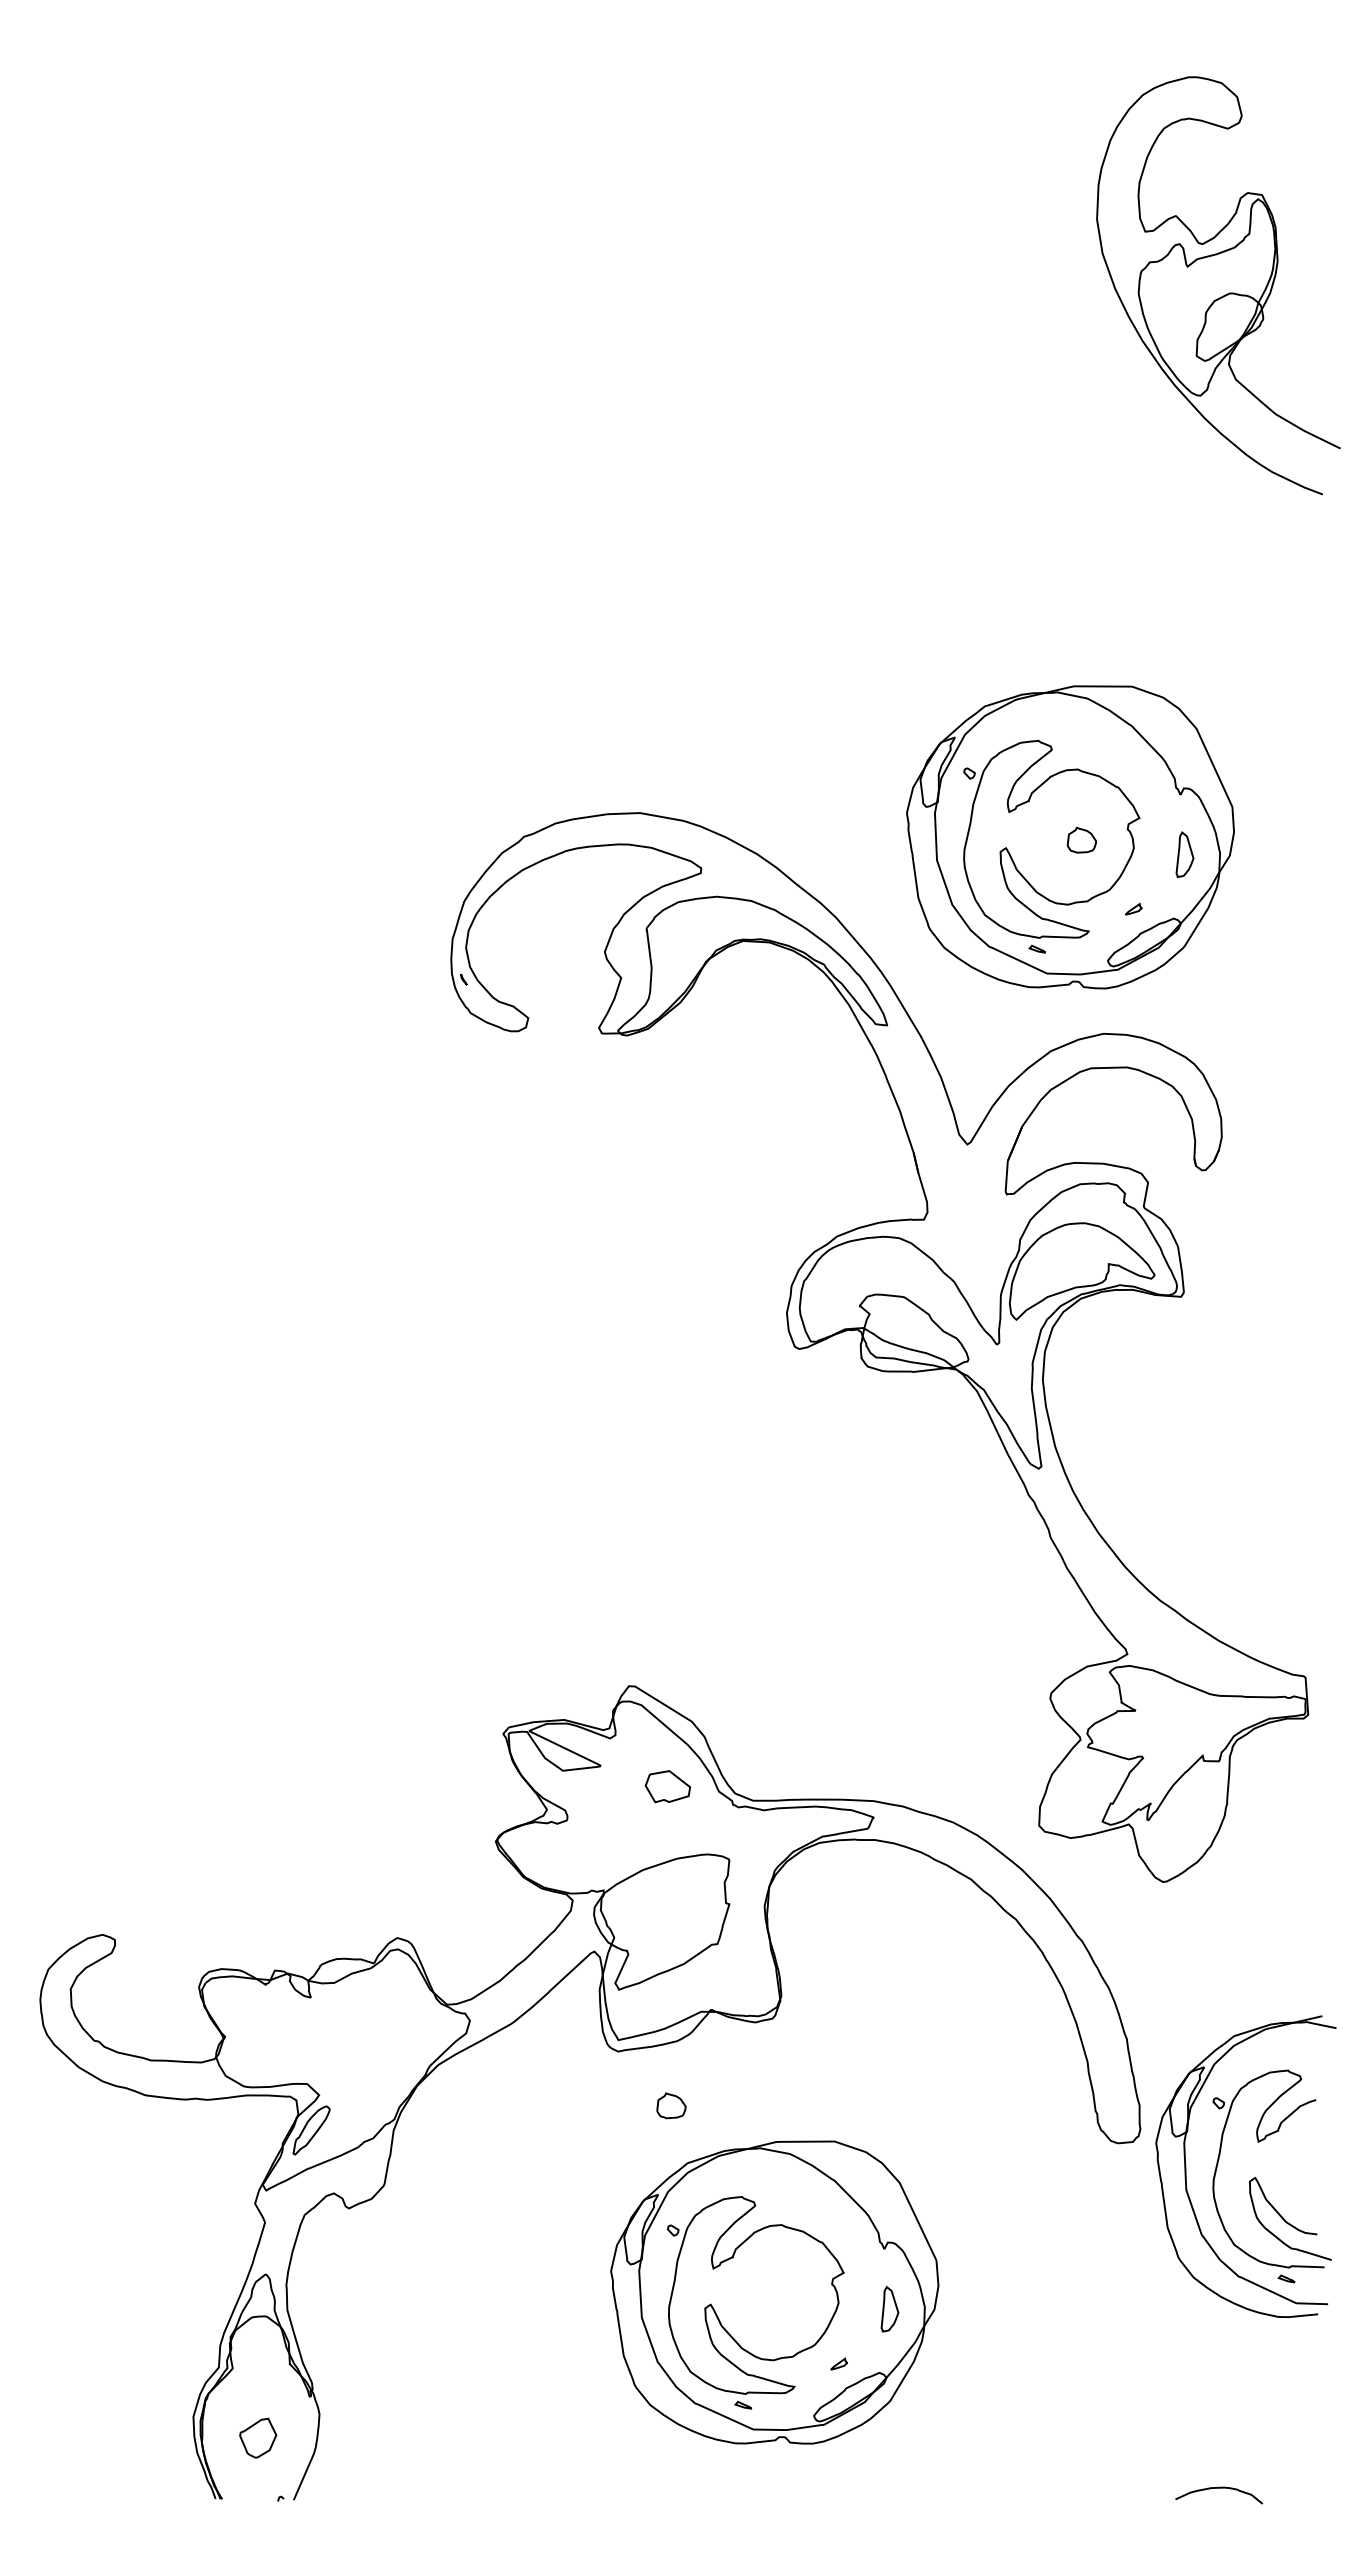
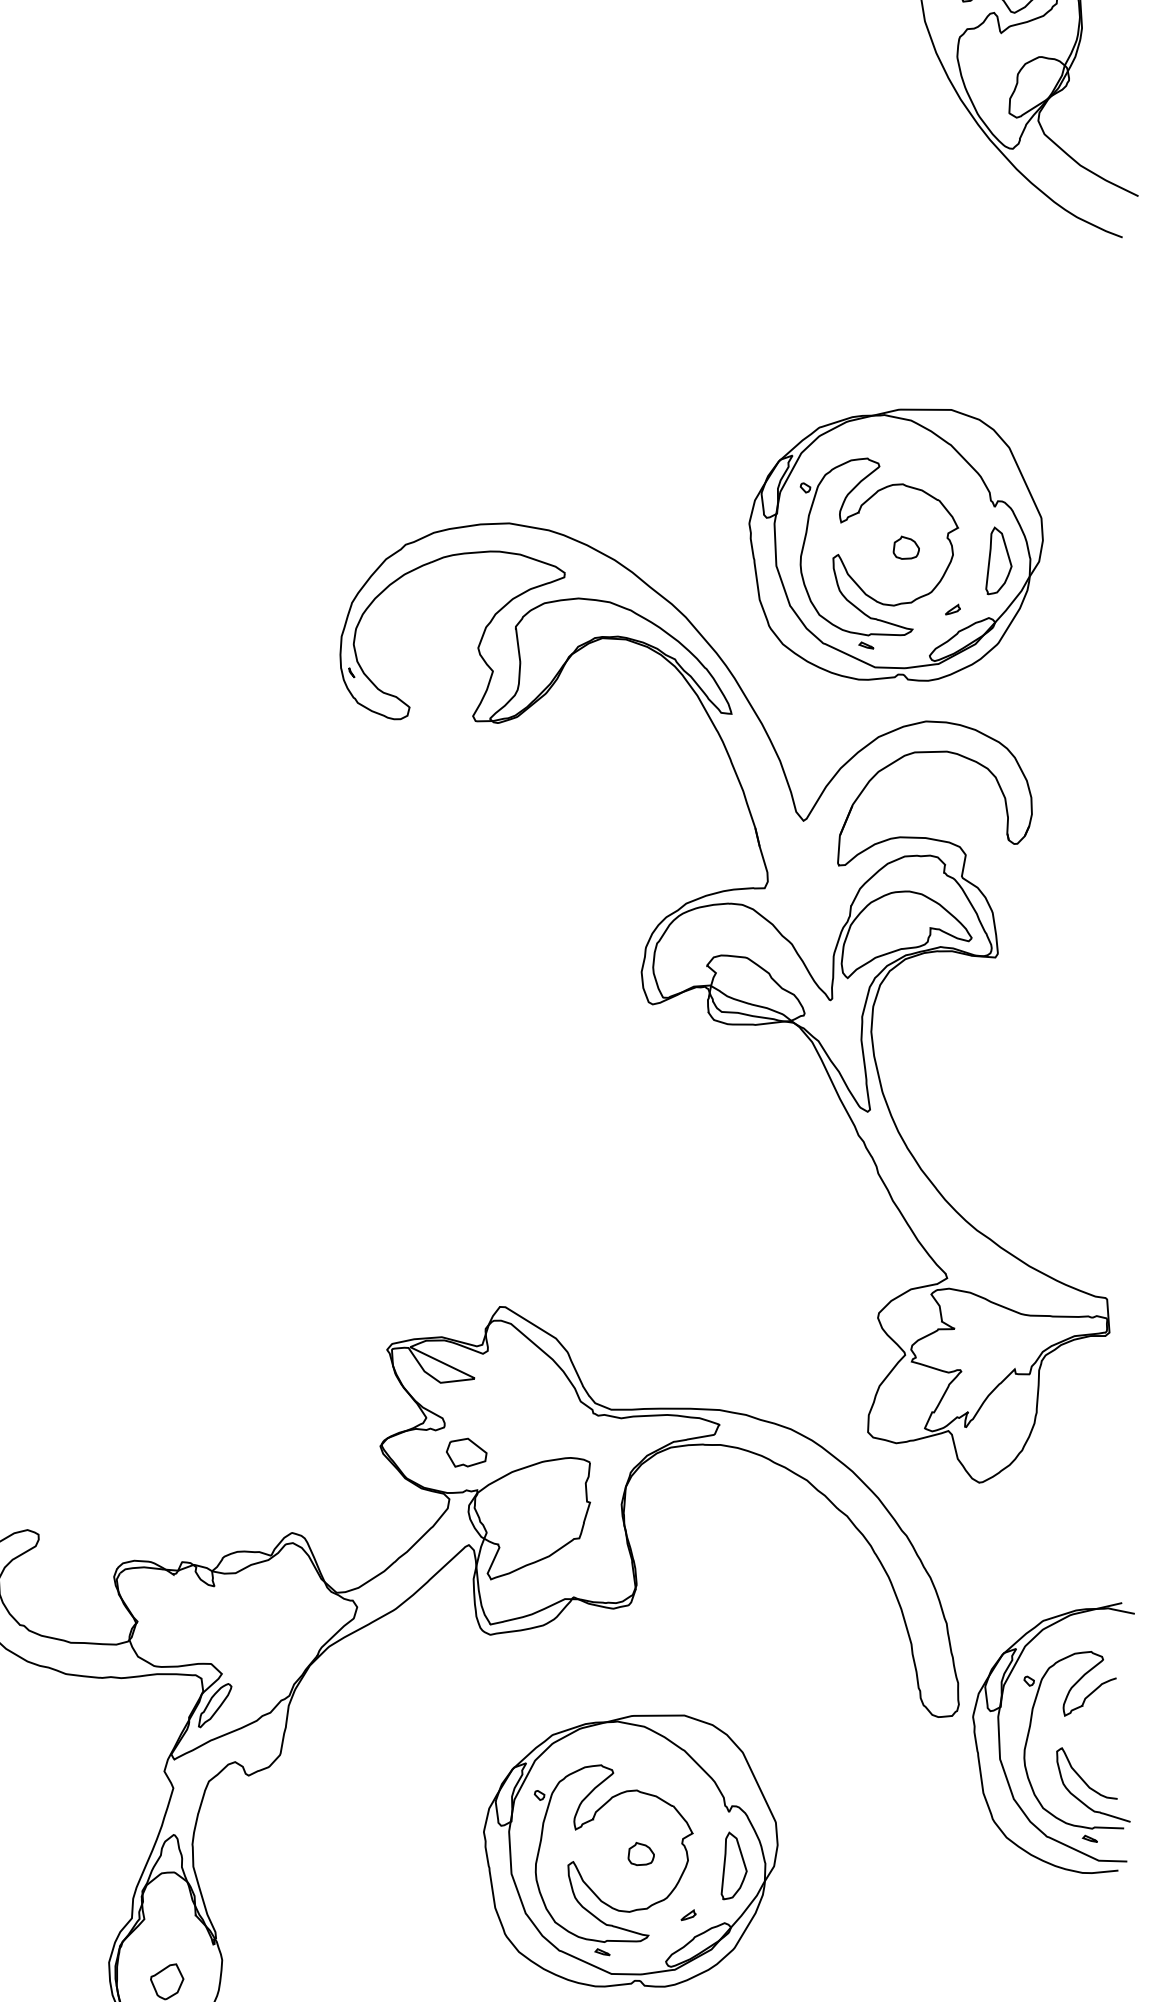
part: (1184, 854) -> (998, 560), size x1.67
part: (667, 1786) -> (466, 1452), moved
part: (671, 2105) -> (641, 1853), moved
part: (889, 2309) -> (733, 1866), size x1.67

